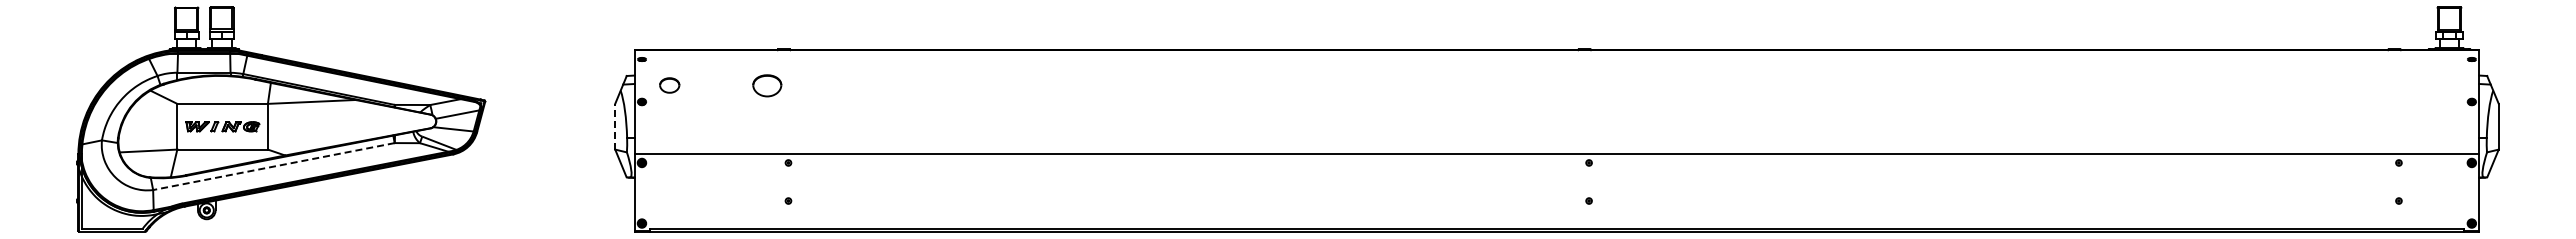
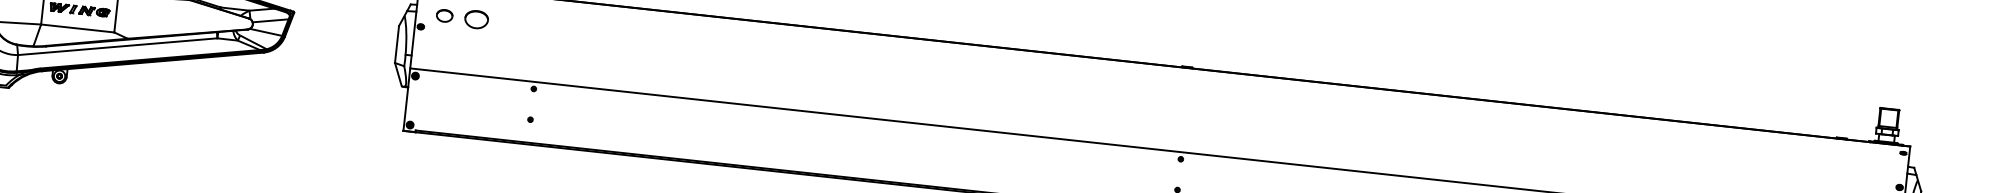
part: (767, 85) -> (476, 19), moved
line: (615, 126) -> (397, 44), dashed -> solid
line: (273, 166) -> (117, 46), dashed -> solid

